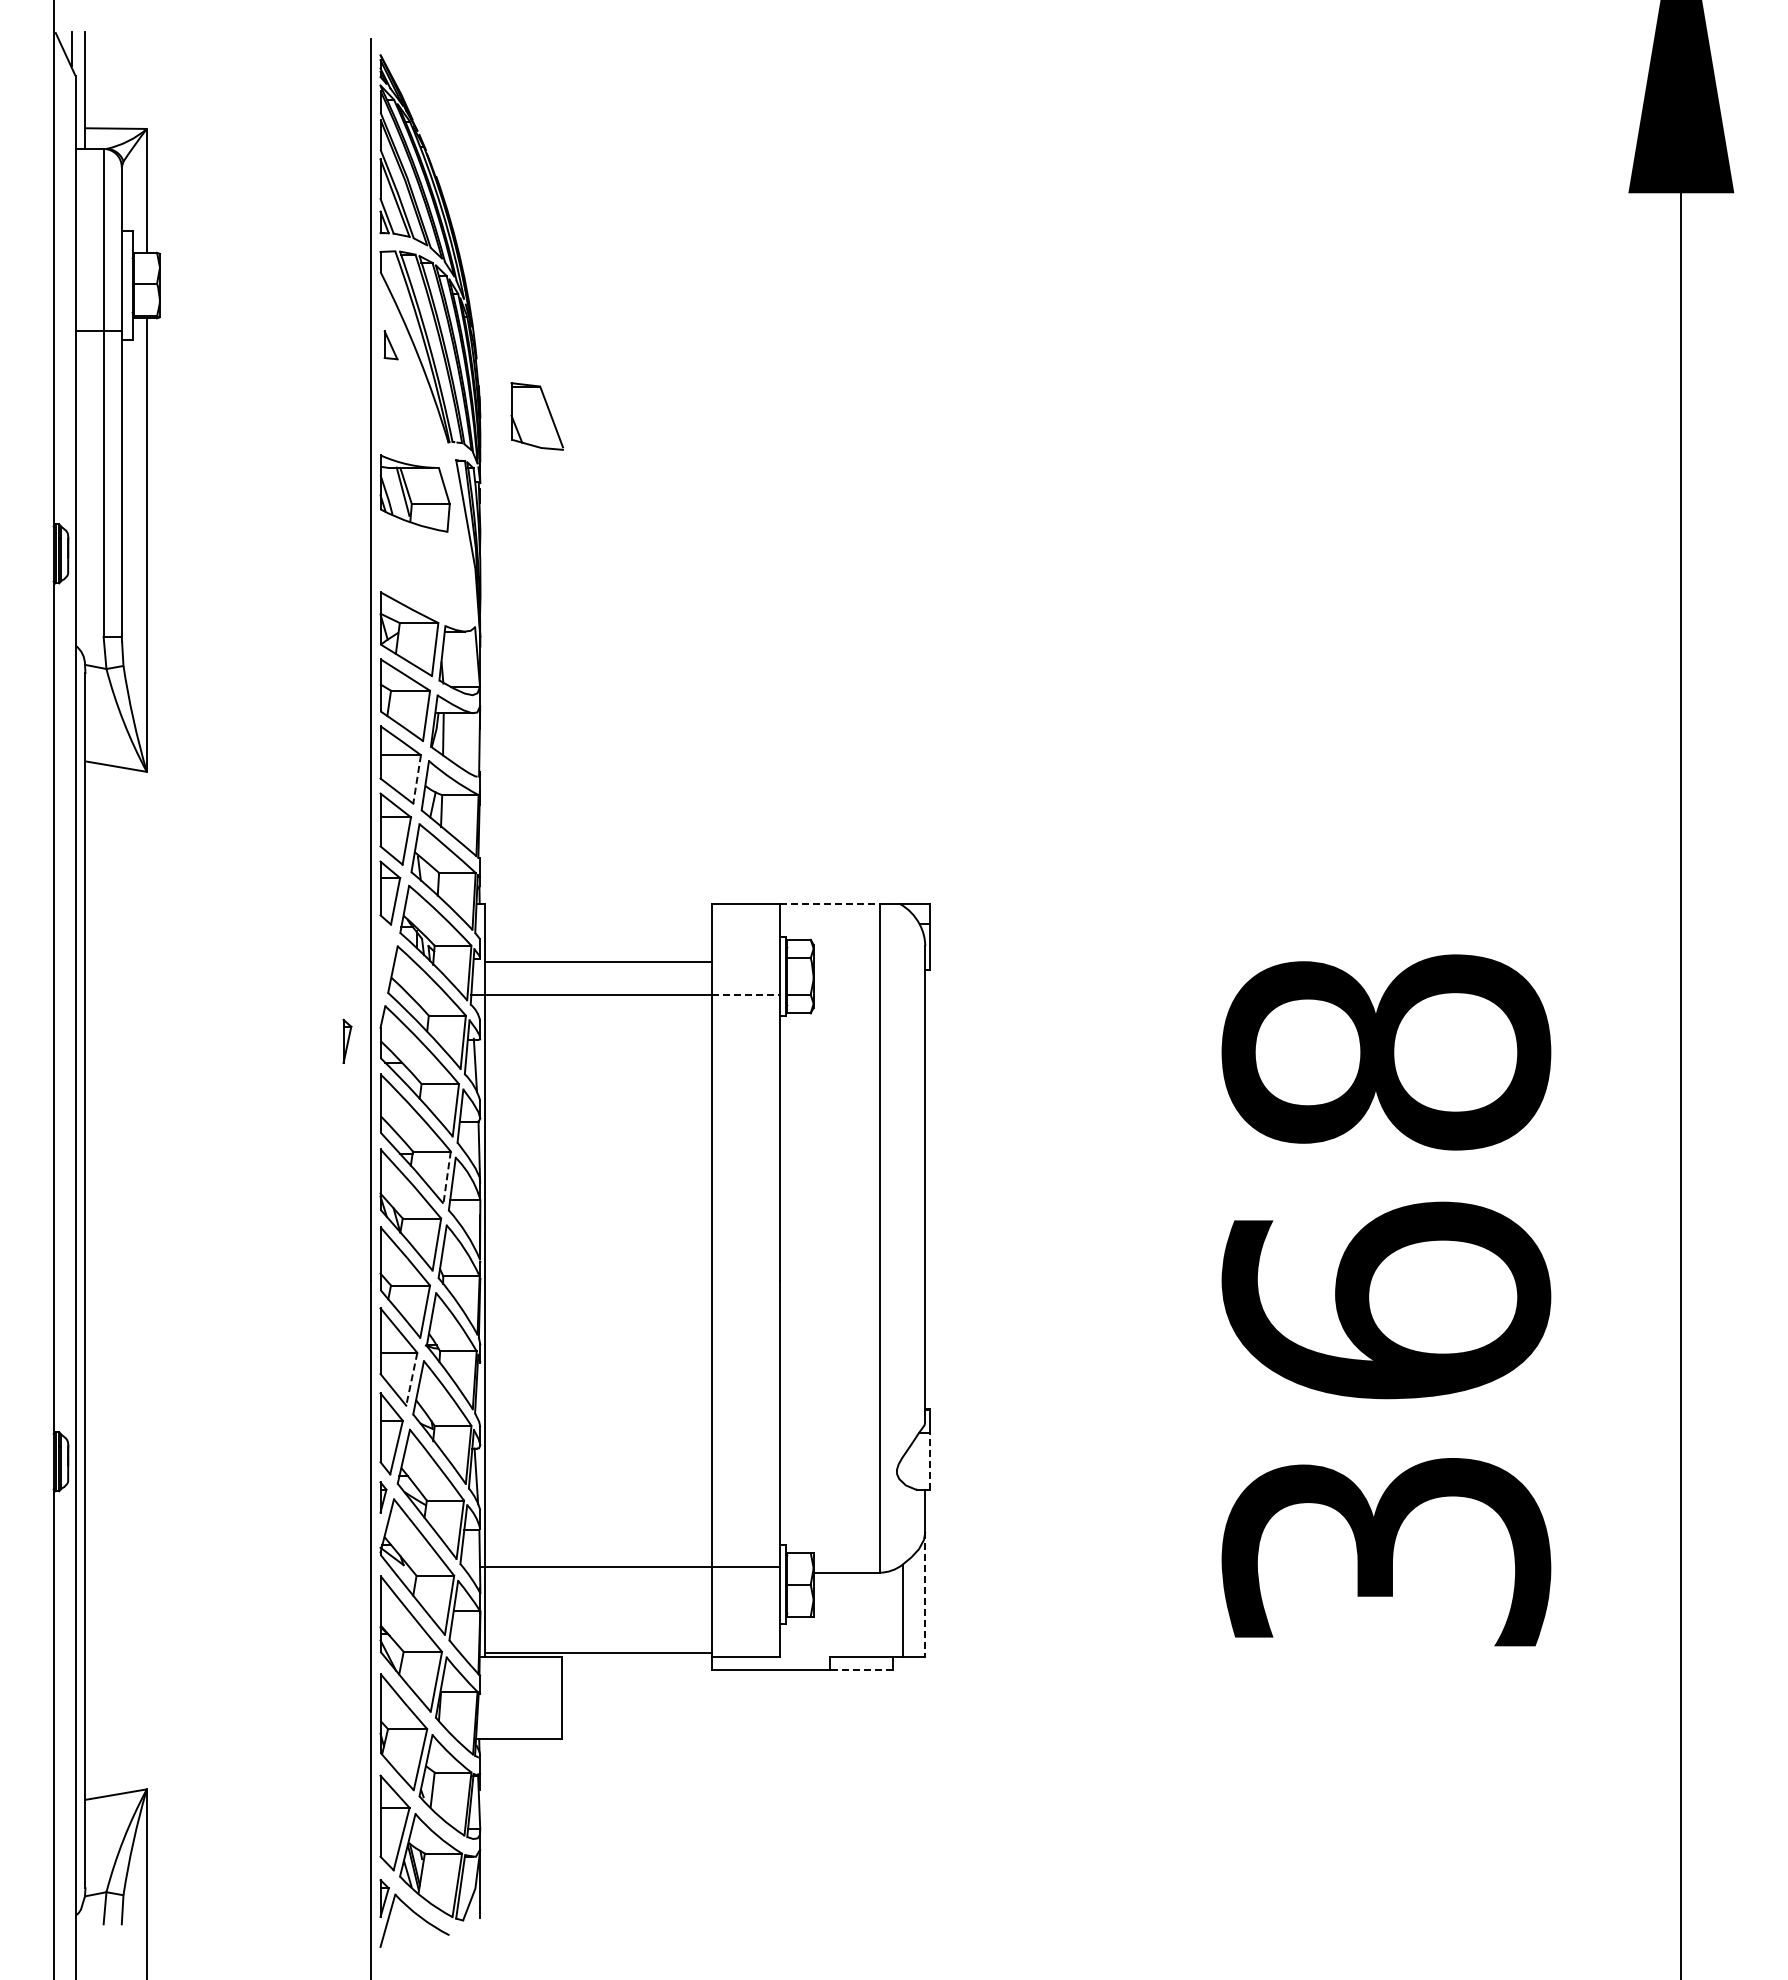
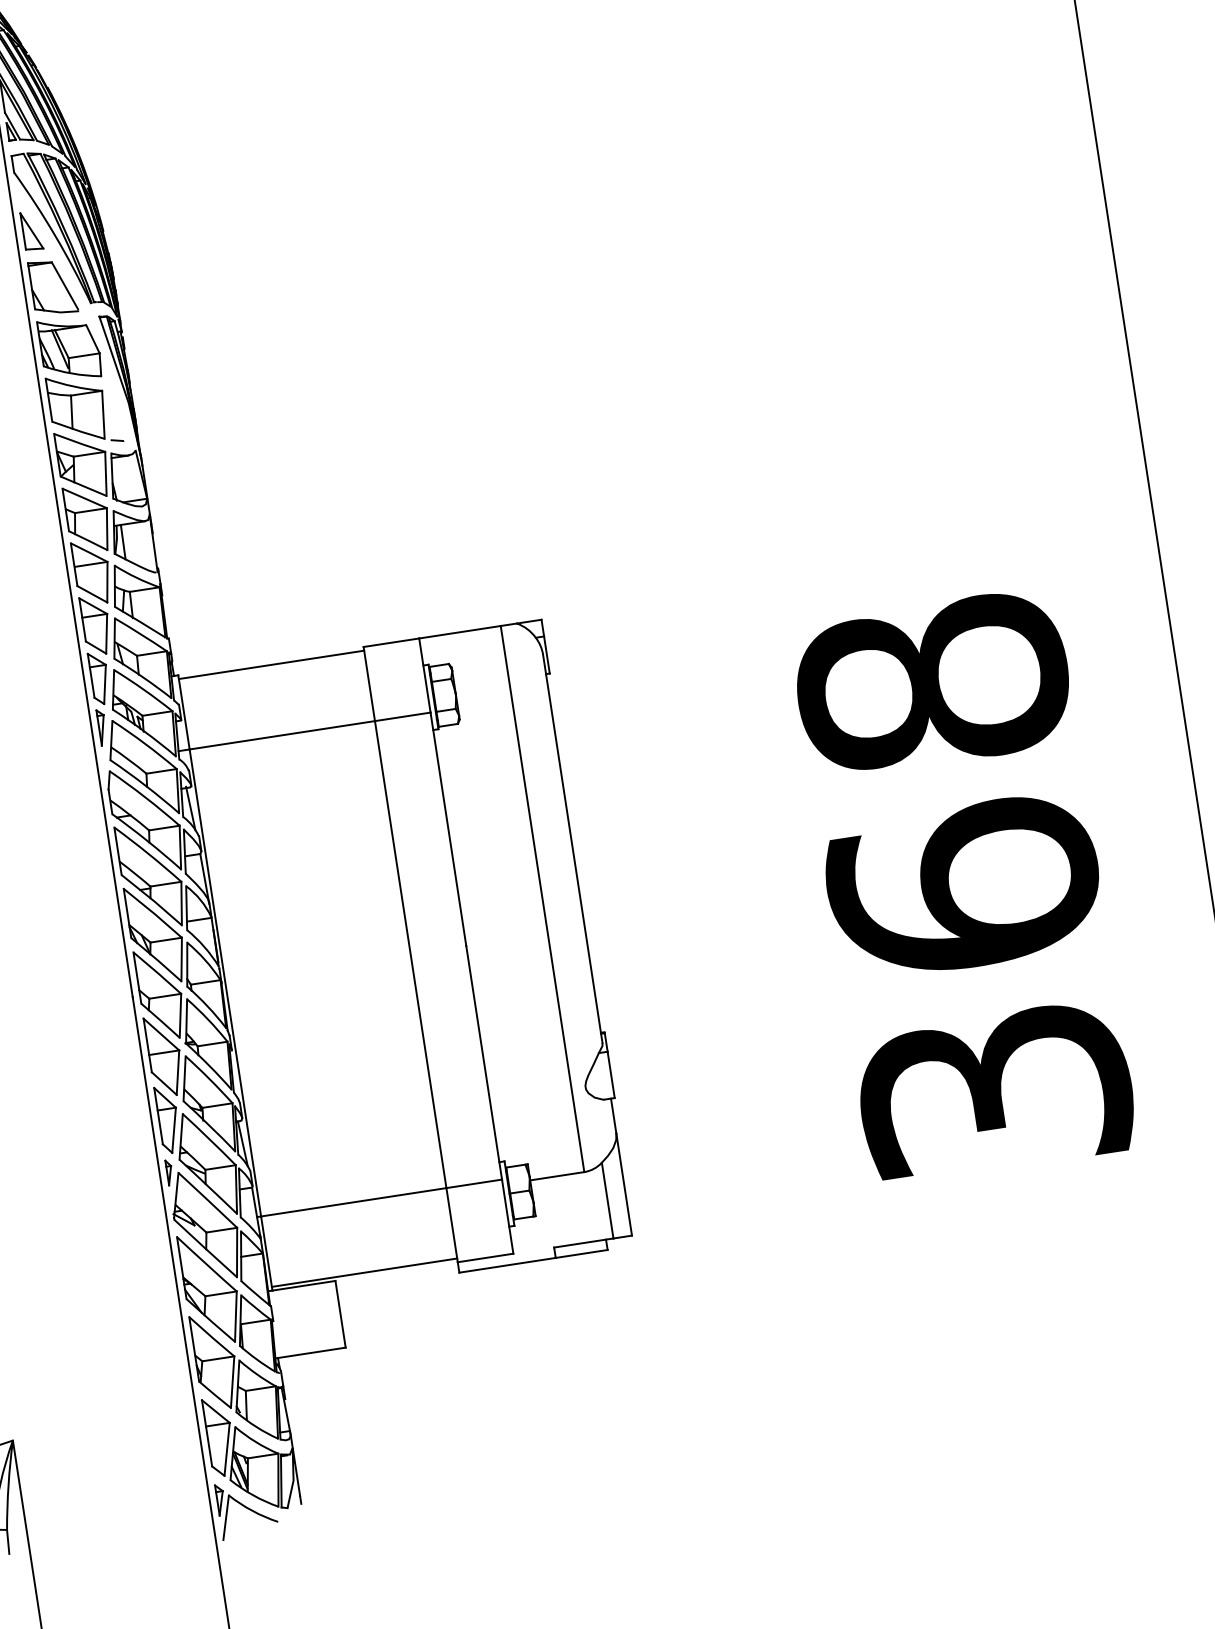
part: (390, 345) -> (31, 231), size x1.67
part: (536, 416) -> (52, 287), moved
part: (421, 569) -> (84, 410), added
line: (417, 779) -> (107, 582), dashed -> solid
line: (829, 903) -> (459, 632), dashed -> solid
line: (597, 962) -> (270, 665), moved
line: (746, 994) -> (403, 716), dashed -> solid
part: (347, 1040) -> (102, 726), moved
line: (447, 1178) -> (182, 904), dashed -> solid
line: (411, 1379) -> (177, 1072), dashed -> solid
line: (929, 1460) -> (610, 1074), dashed -> solid
line: (925, 1594) -> (624, 1184), dashed -> solid
line: (861, 1670) -> (581, 1254), dashed -> solid

